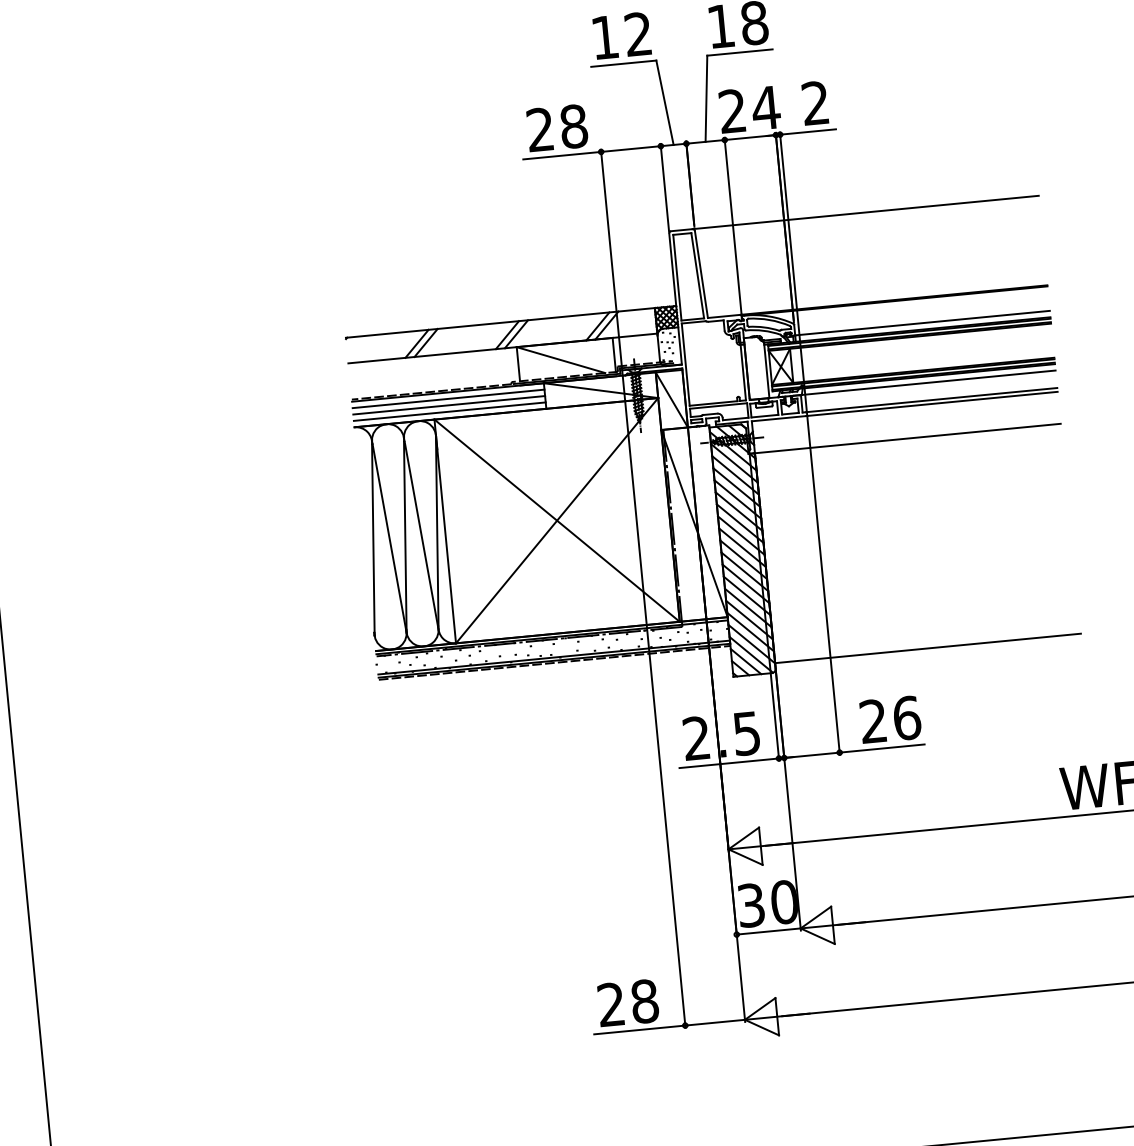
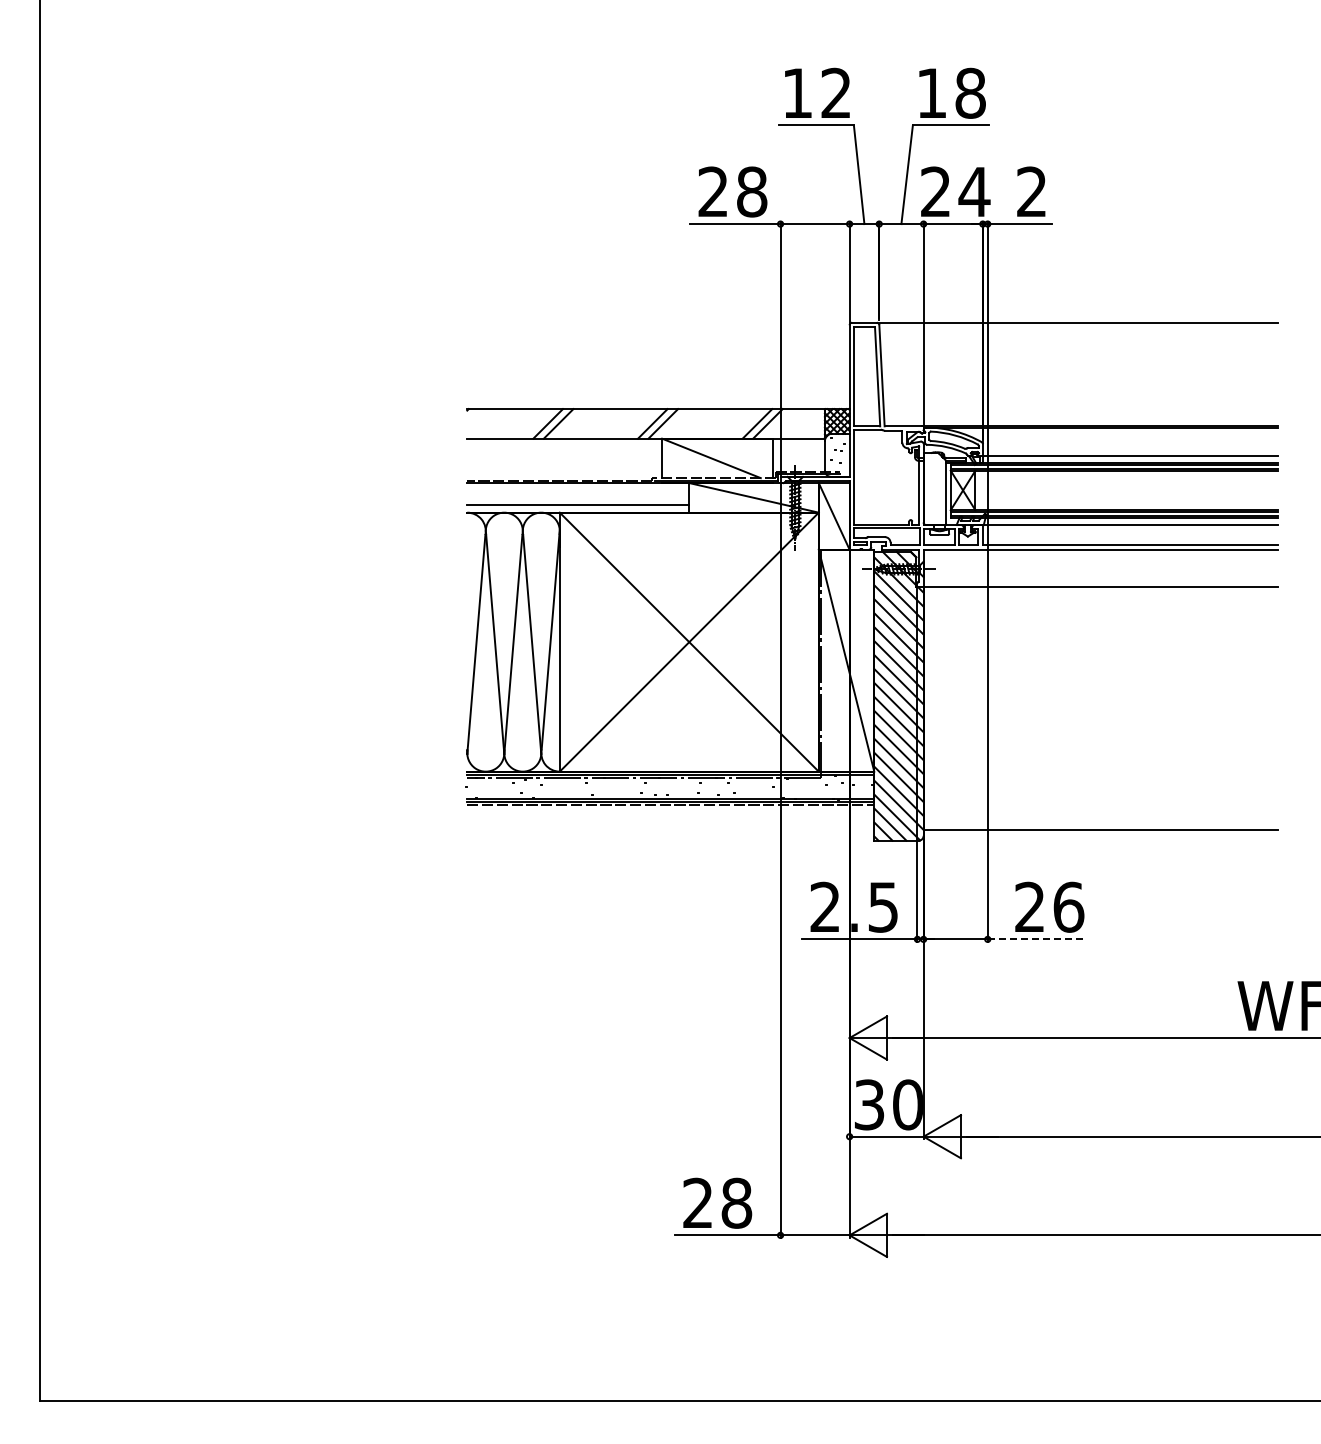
line: (448, 398) -> (578, 490), removed
line: (449, 404) -> (578, 497), removed
line: (882, 748) -> (1037, 939), solid -> dashed

